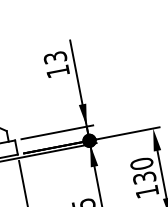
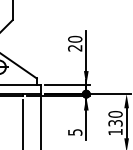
text: (57, 64) -> (75, 43), 13 -> 20

